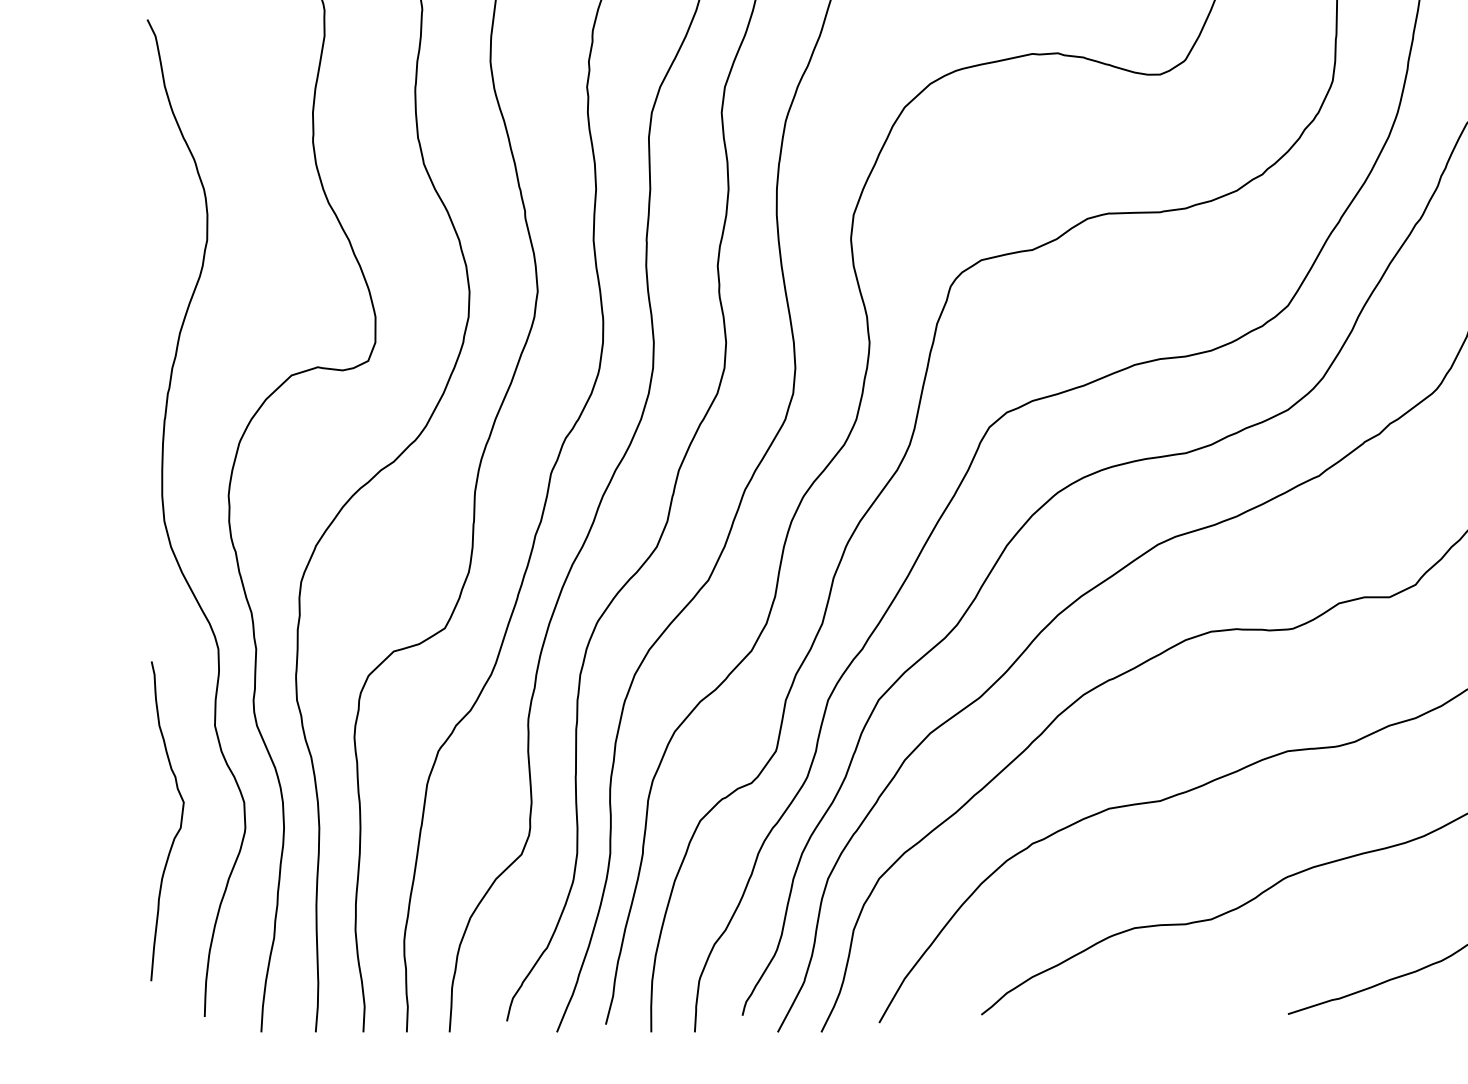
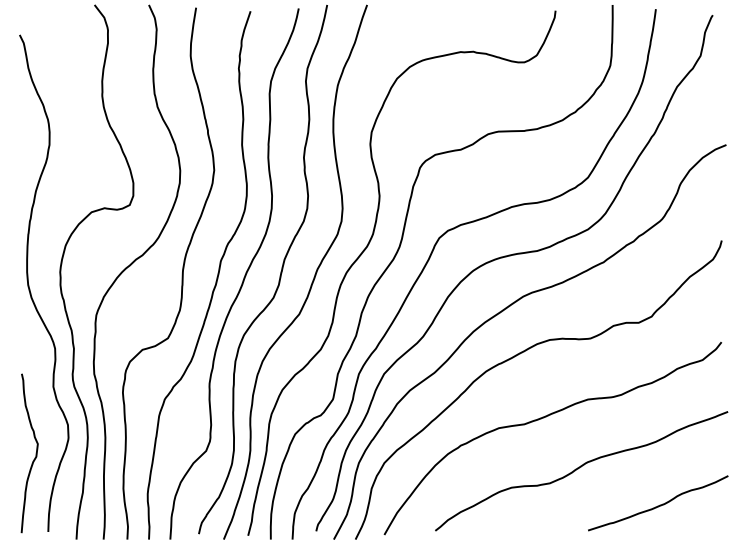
curve: (179, 821) -> (35, 453), moved

